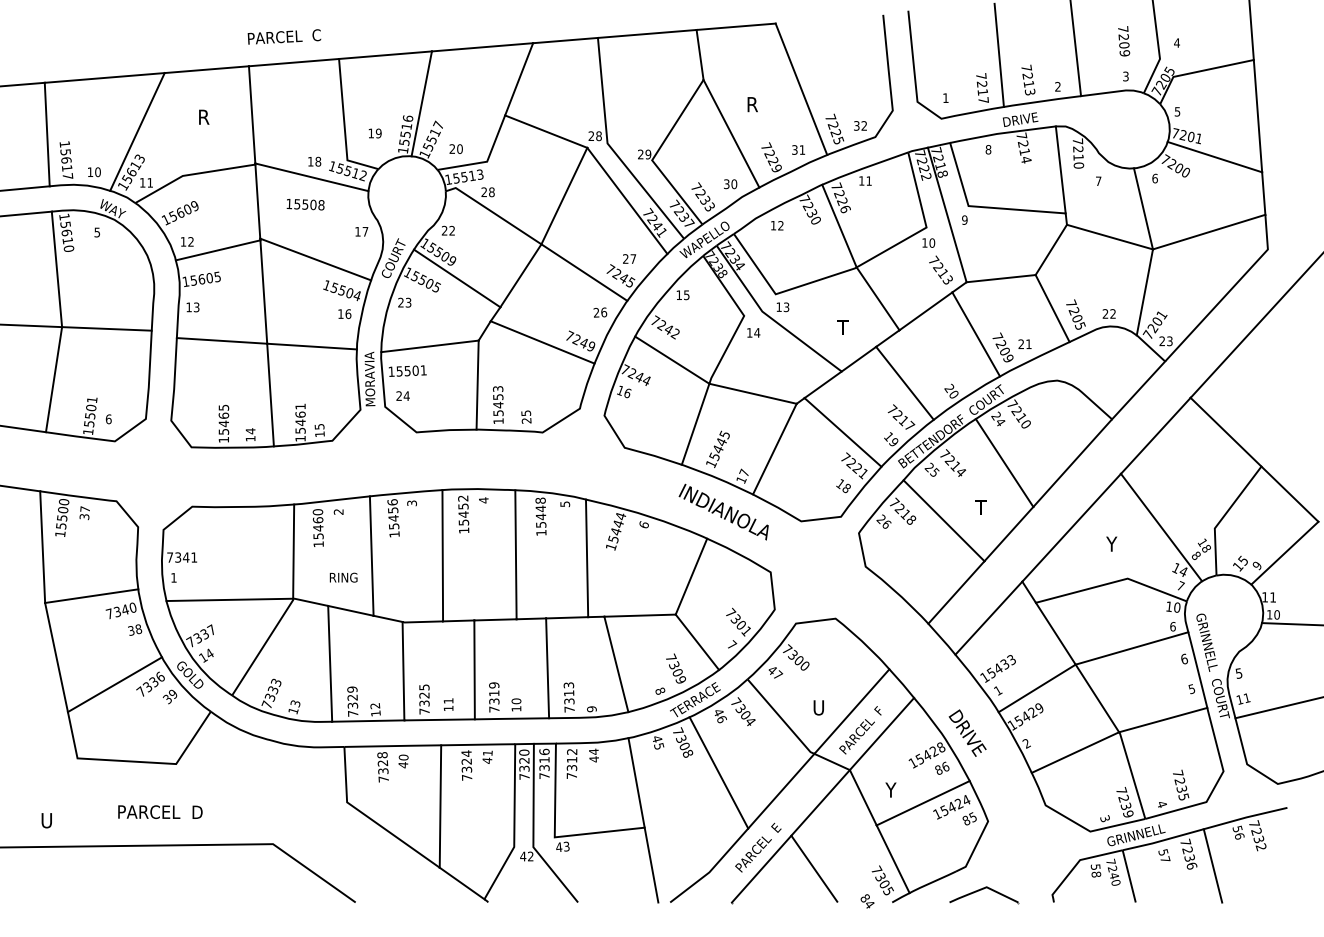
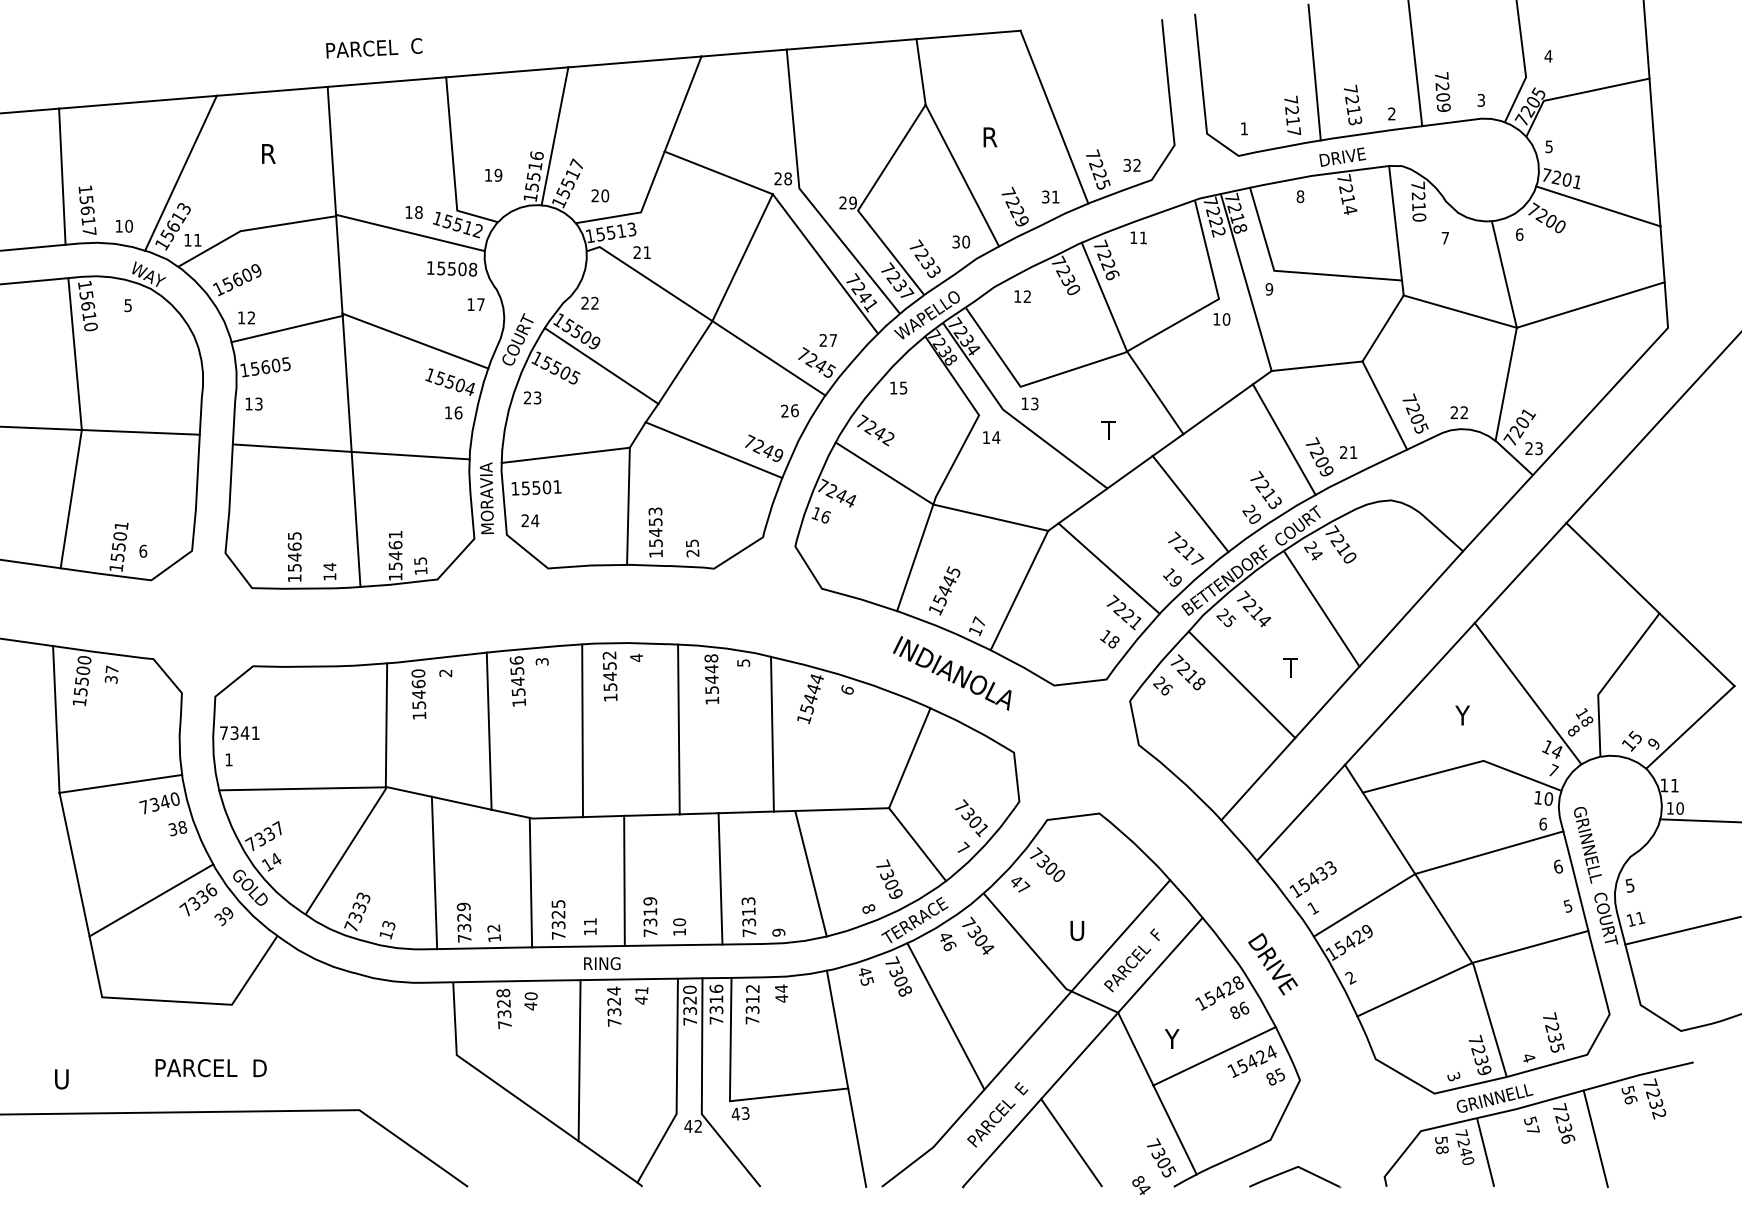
text: (1123, 40) -> (1442, 91), moved
text: (492, 192) -> (647, 252), 28 -> 21
text: (305, 204) -> (452, 268), moved
text: (940, 269) -> (1265, 489), moved
text: (343, 577) -> (602, 963), moved

